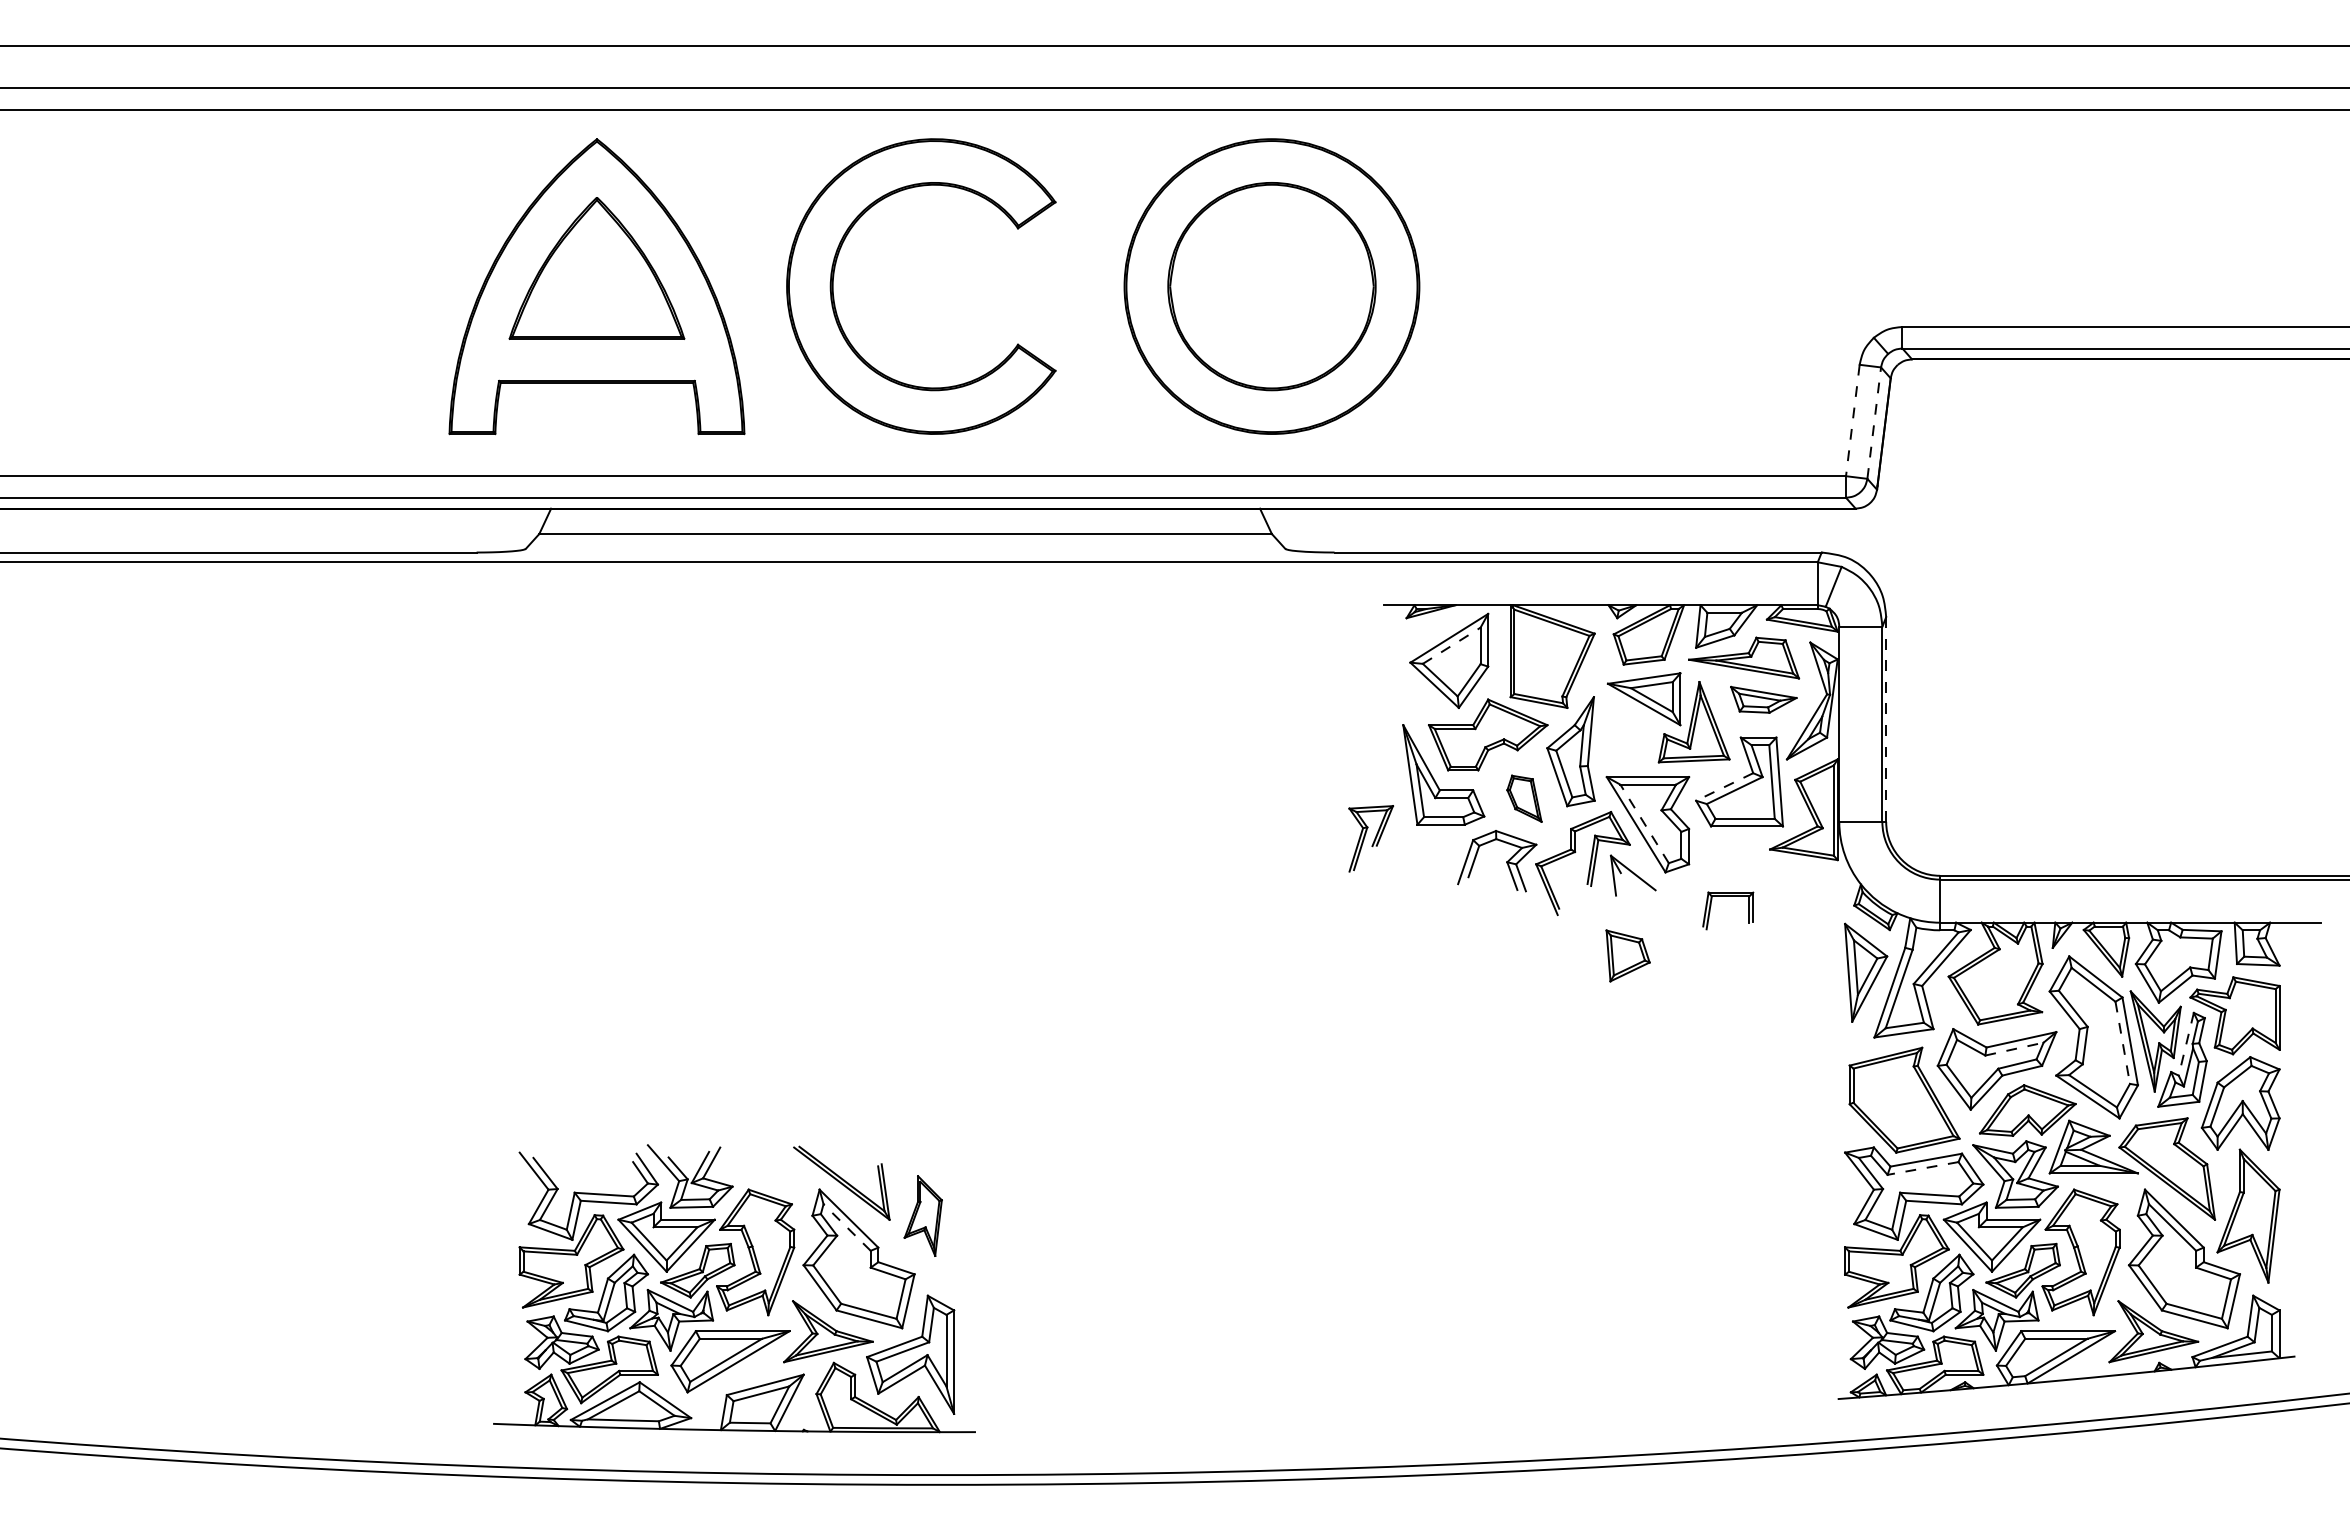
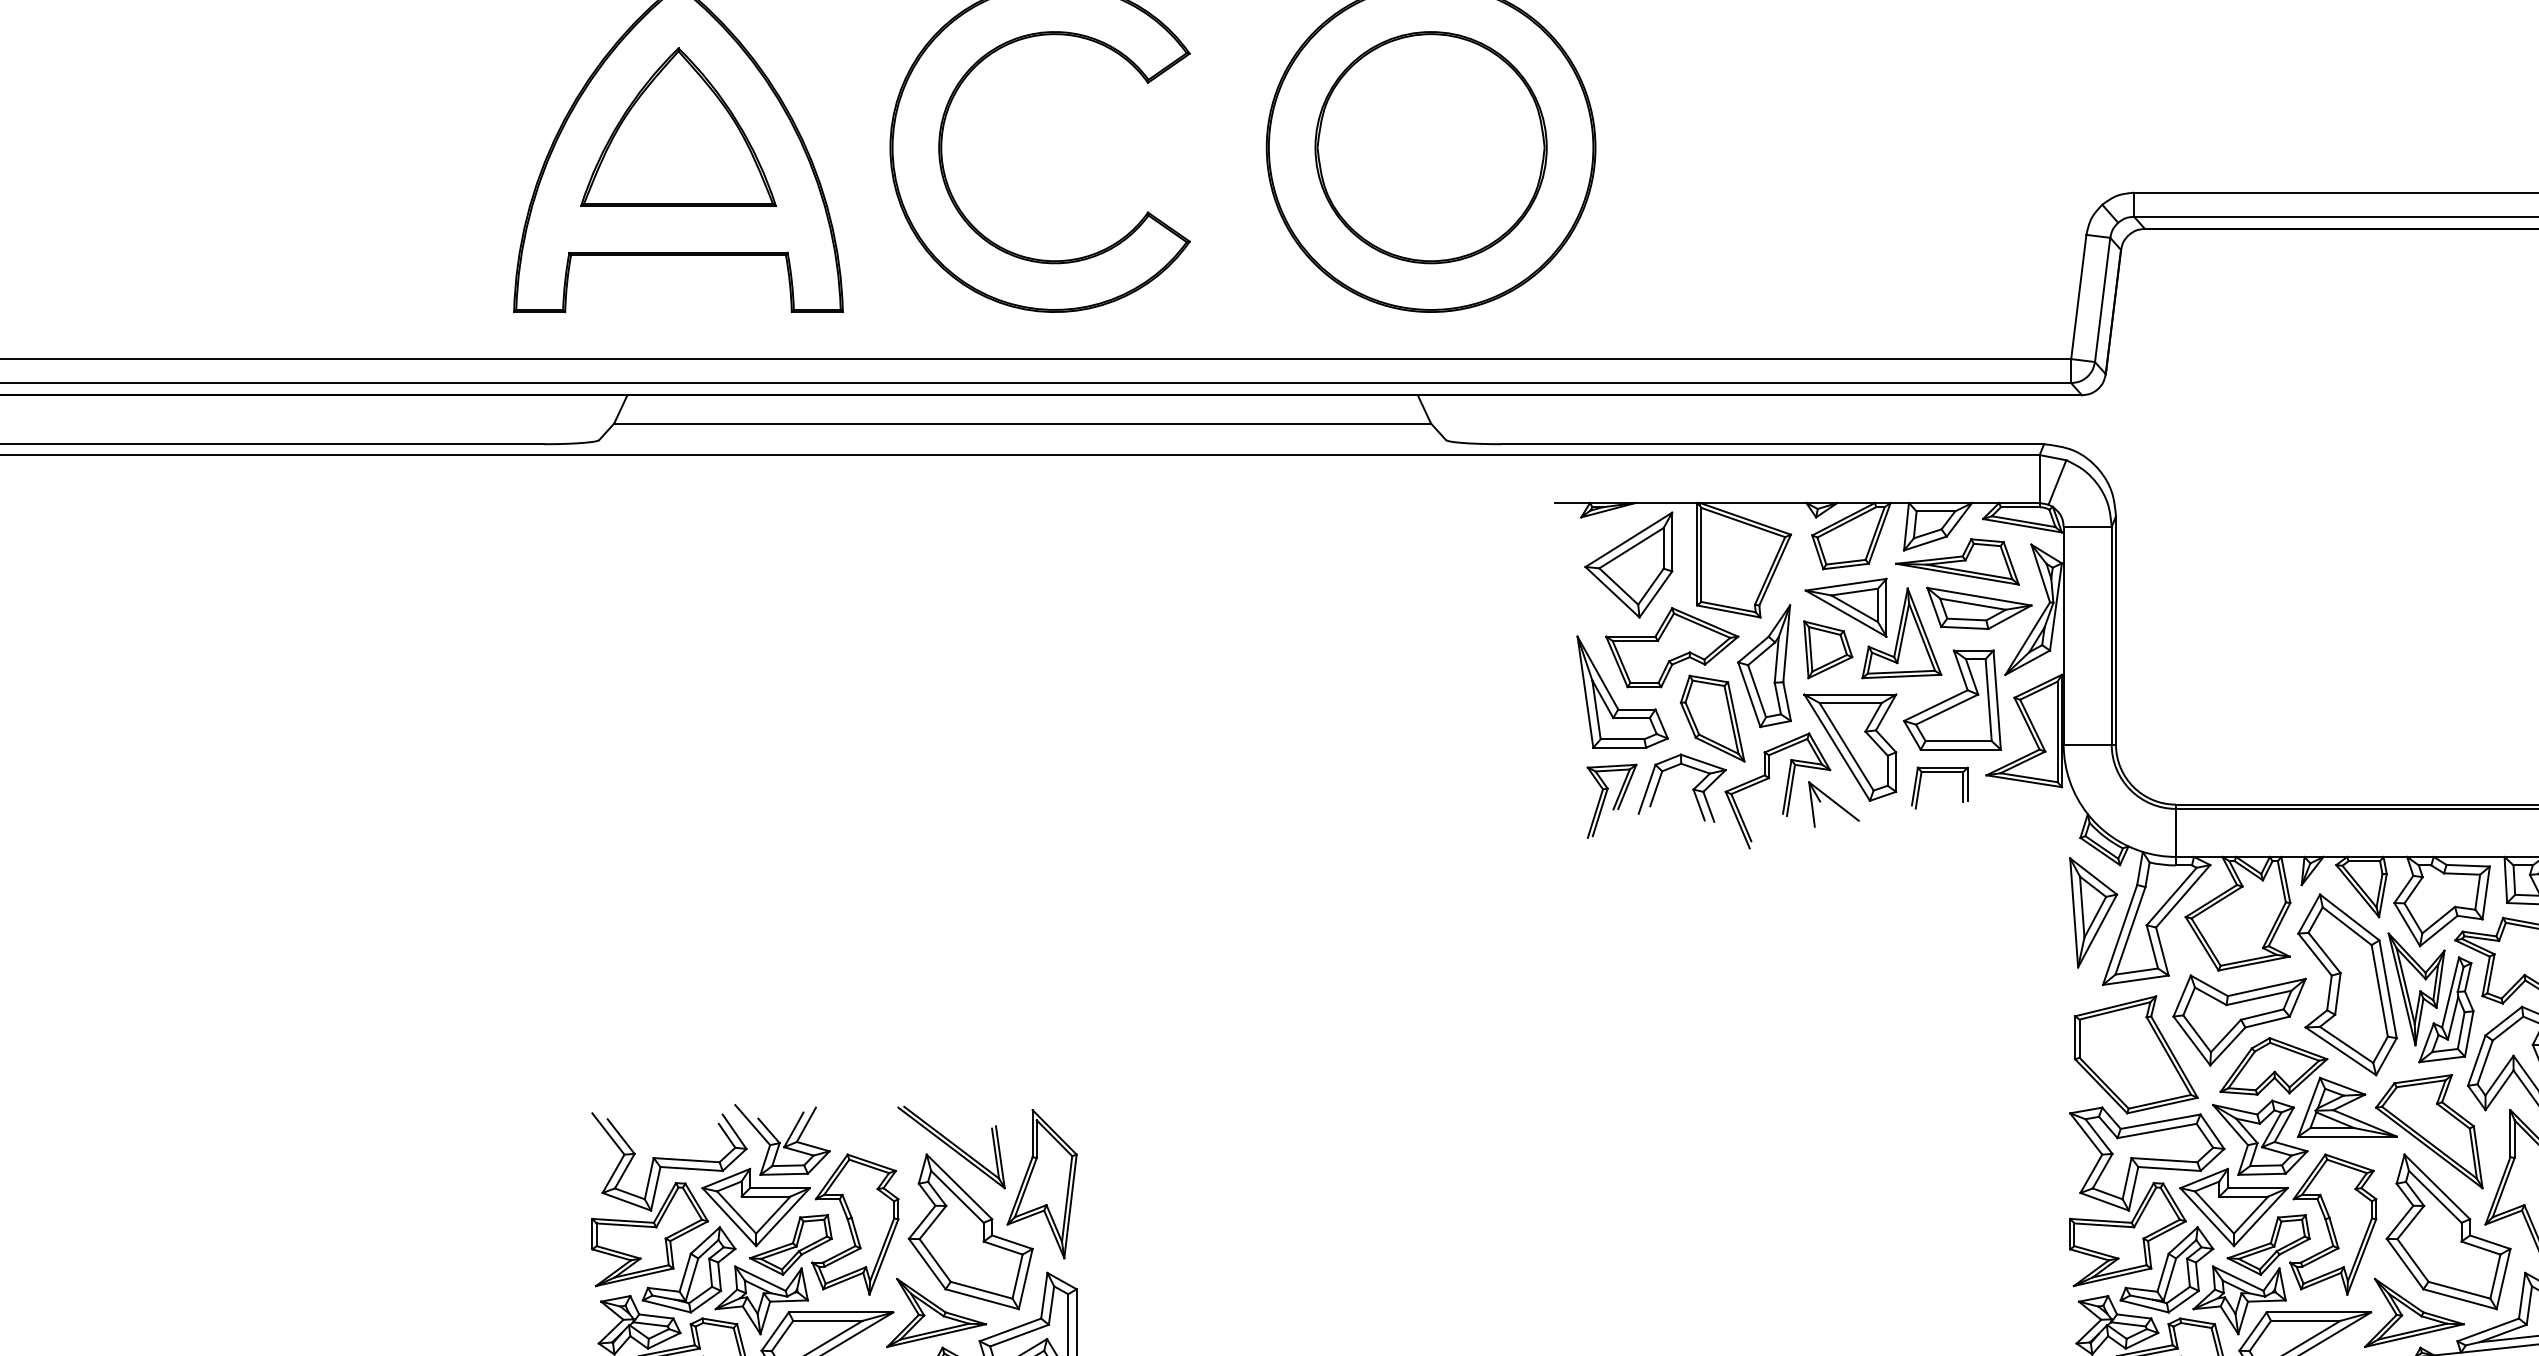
line: (1852, 421) -> (2078, 298), dashed -> solid
line: (1874, 422) -> (2102, 299), dashed -> solid
line: (1452, 645) -> (1632, 547), dashed -> solid
part: (1763, 699) -> (1979, 608), size x1.43
line: (1886, 720) -> (2116, 631), dashed -> solid
line: (1724, 786) -> (1935, 705), dashed -> solid
part: (1524, 798) -> (1712, 718), size x1.67
line: (1644, 823) -> (1846, 746), dashed -> solid
part: (1371, 838) -> (1612, 800), moved
part: (1728, 896) -> (1940, 771), moved
part: (1627, 955) -> (1827, 649), moved
line: (2122, 1042) -> (2379, 990), dashed -> solid
line: (2186, 1044) -> (2450, 992), dashed -> solid
line: (2014, 1049) -> (2259, 998), dashed -> solid
line: (1922, 1168) -> (2156, 1131), dashed -> solid
part: (923, 1215) -> (1042, 1183), size x1.67
line: (846, 1227) -> (956, 1196), dashed -> solid

